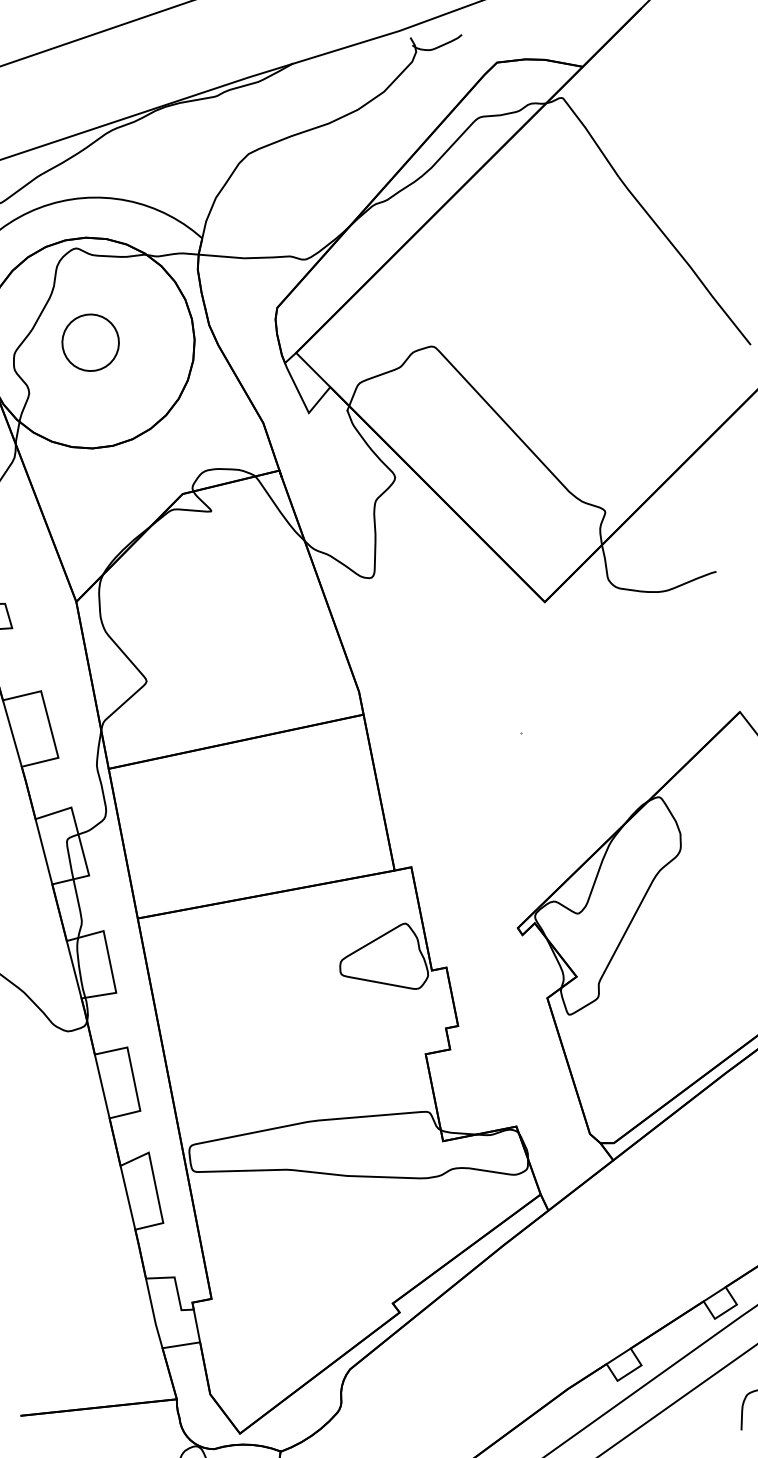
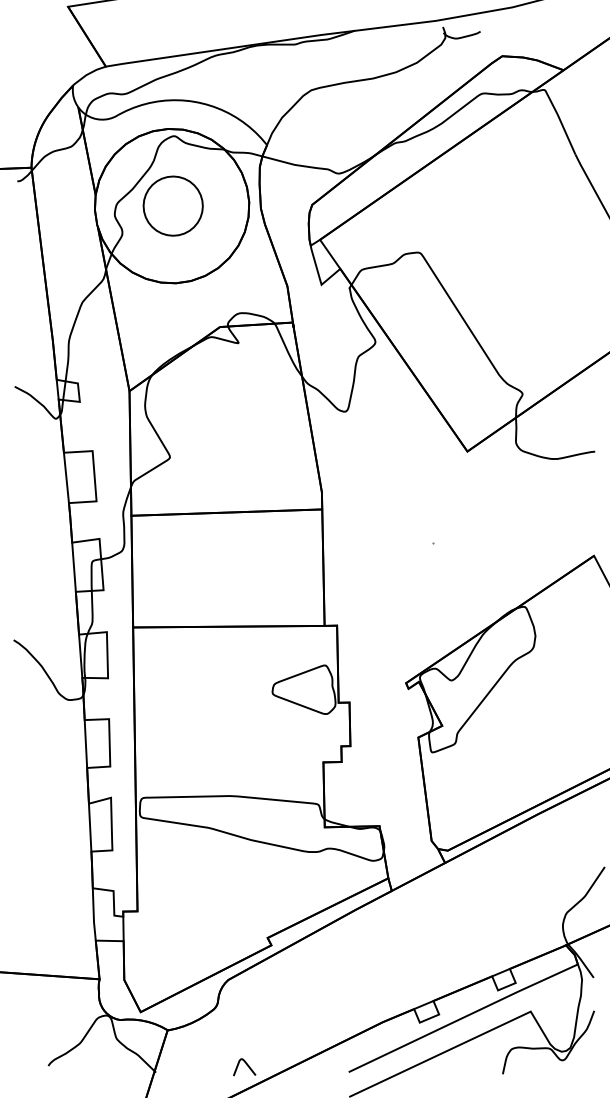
part: (89, 342) -> (172, 205), size x1.43

